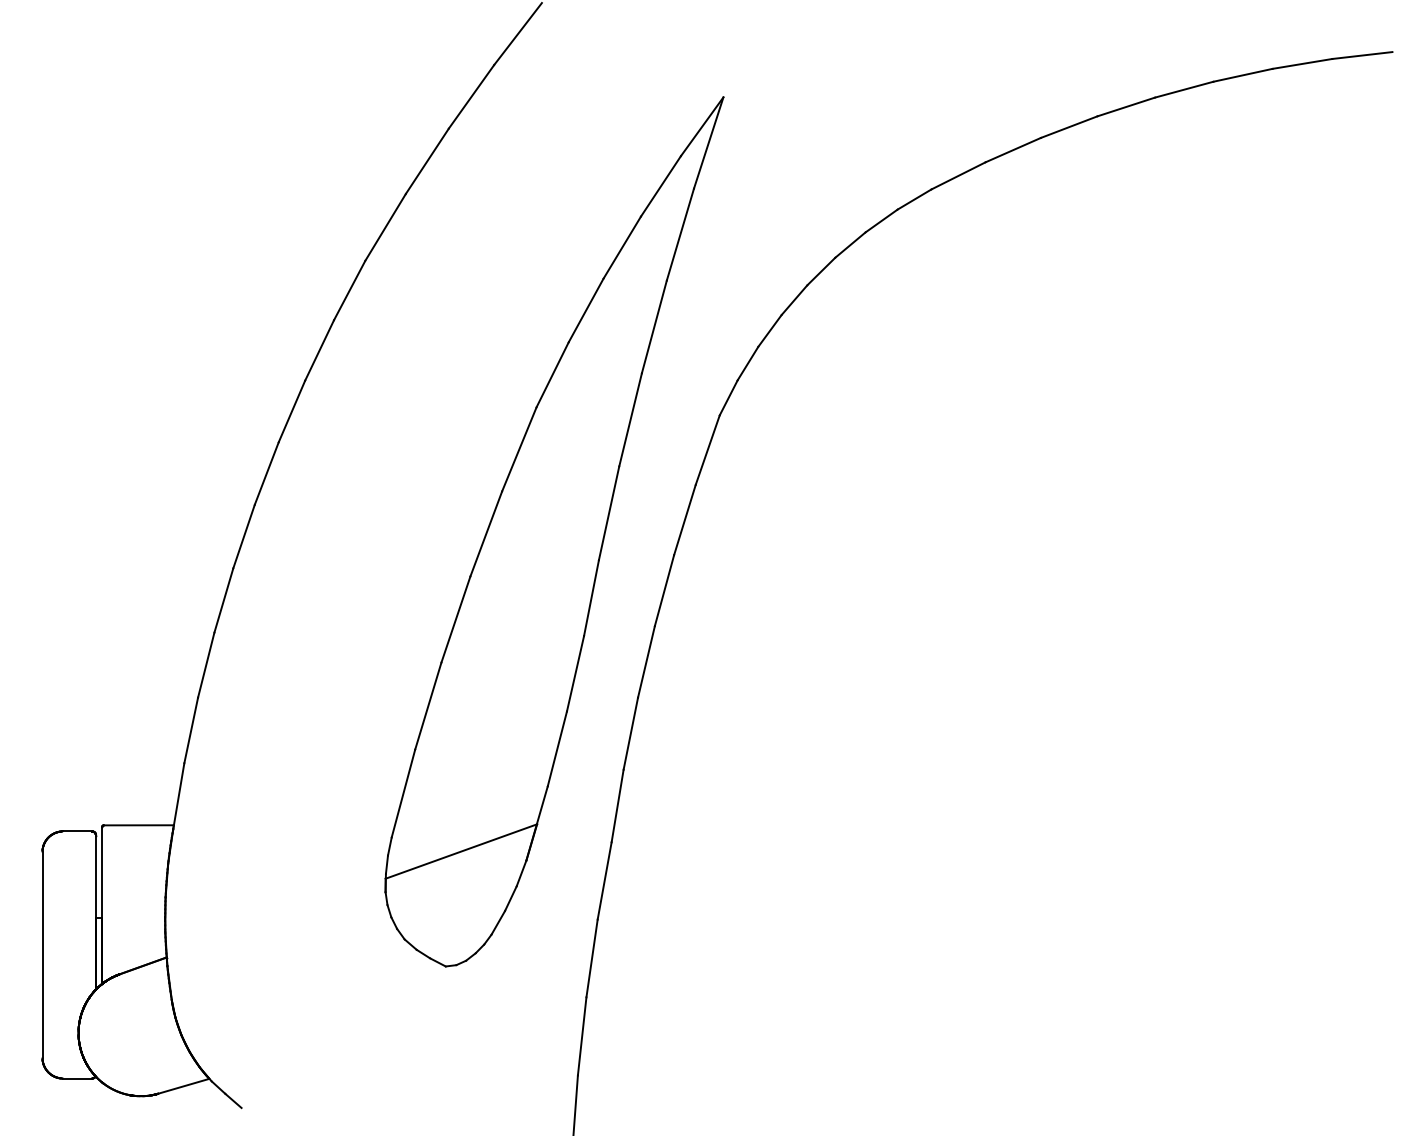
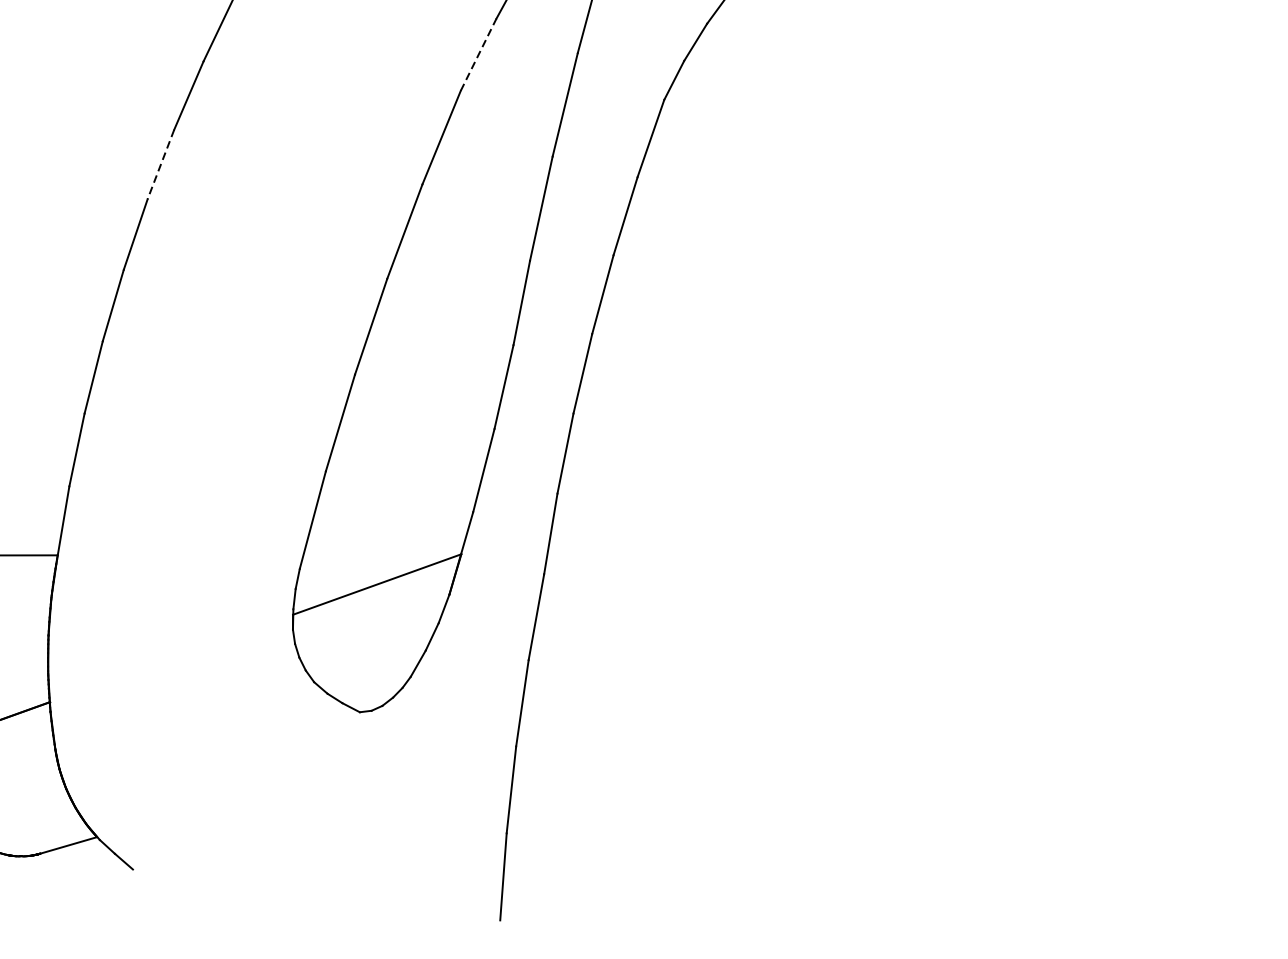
line: (552, 374) -> (478, 54), solid -> dashed
line: (266, 473) -> (160, 164), solid -> dashed

